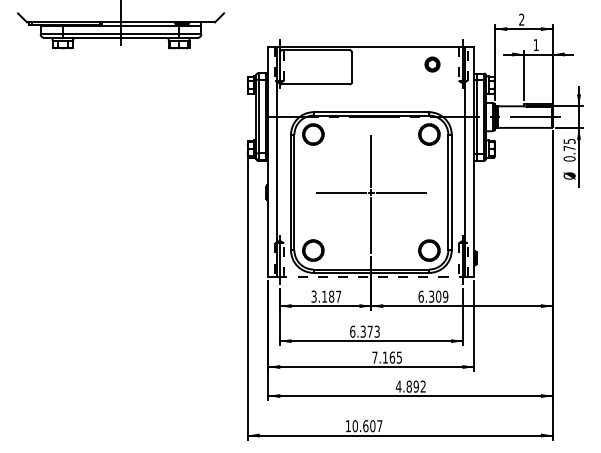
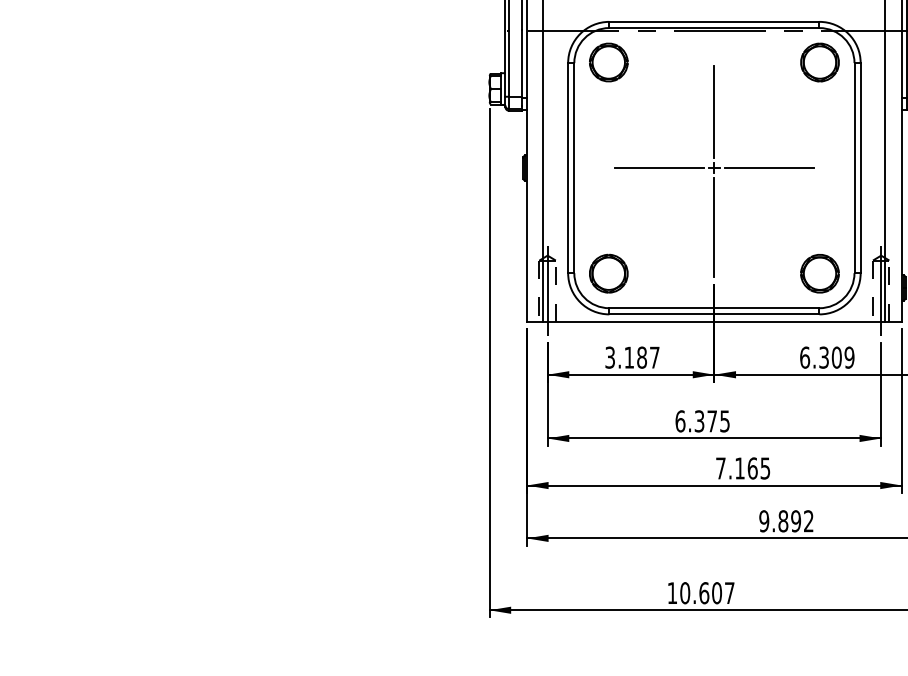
line: (371, 277) -> (714, 322), dashed -> solid
text: (377, 330) -> (725, 419), 6.373 -> 6.375
text: (398, 386) -> (763, 521), 4.892 -> 9.892

